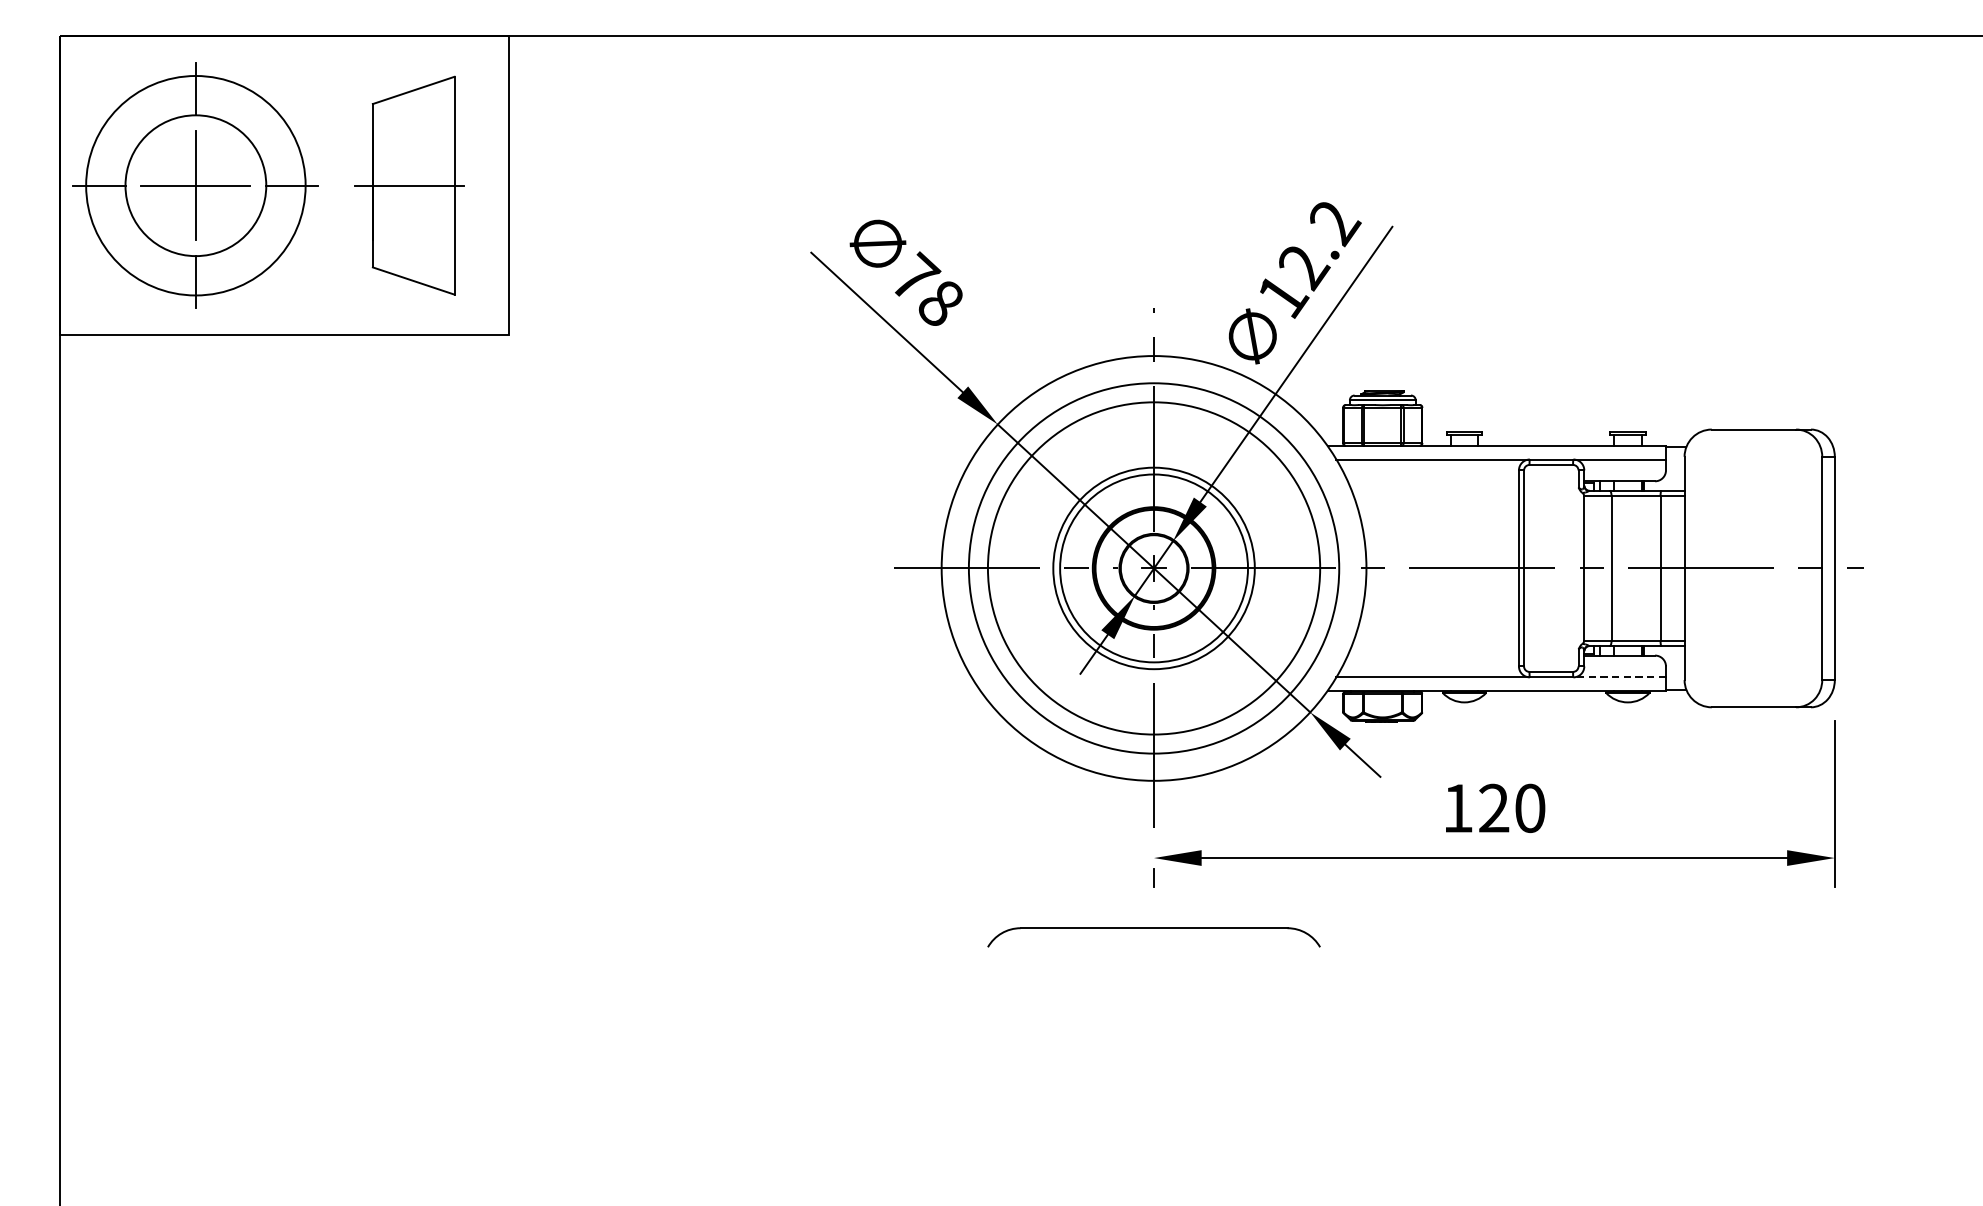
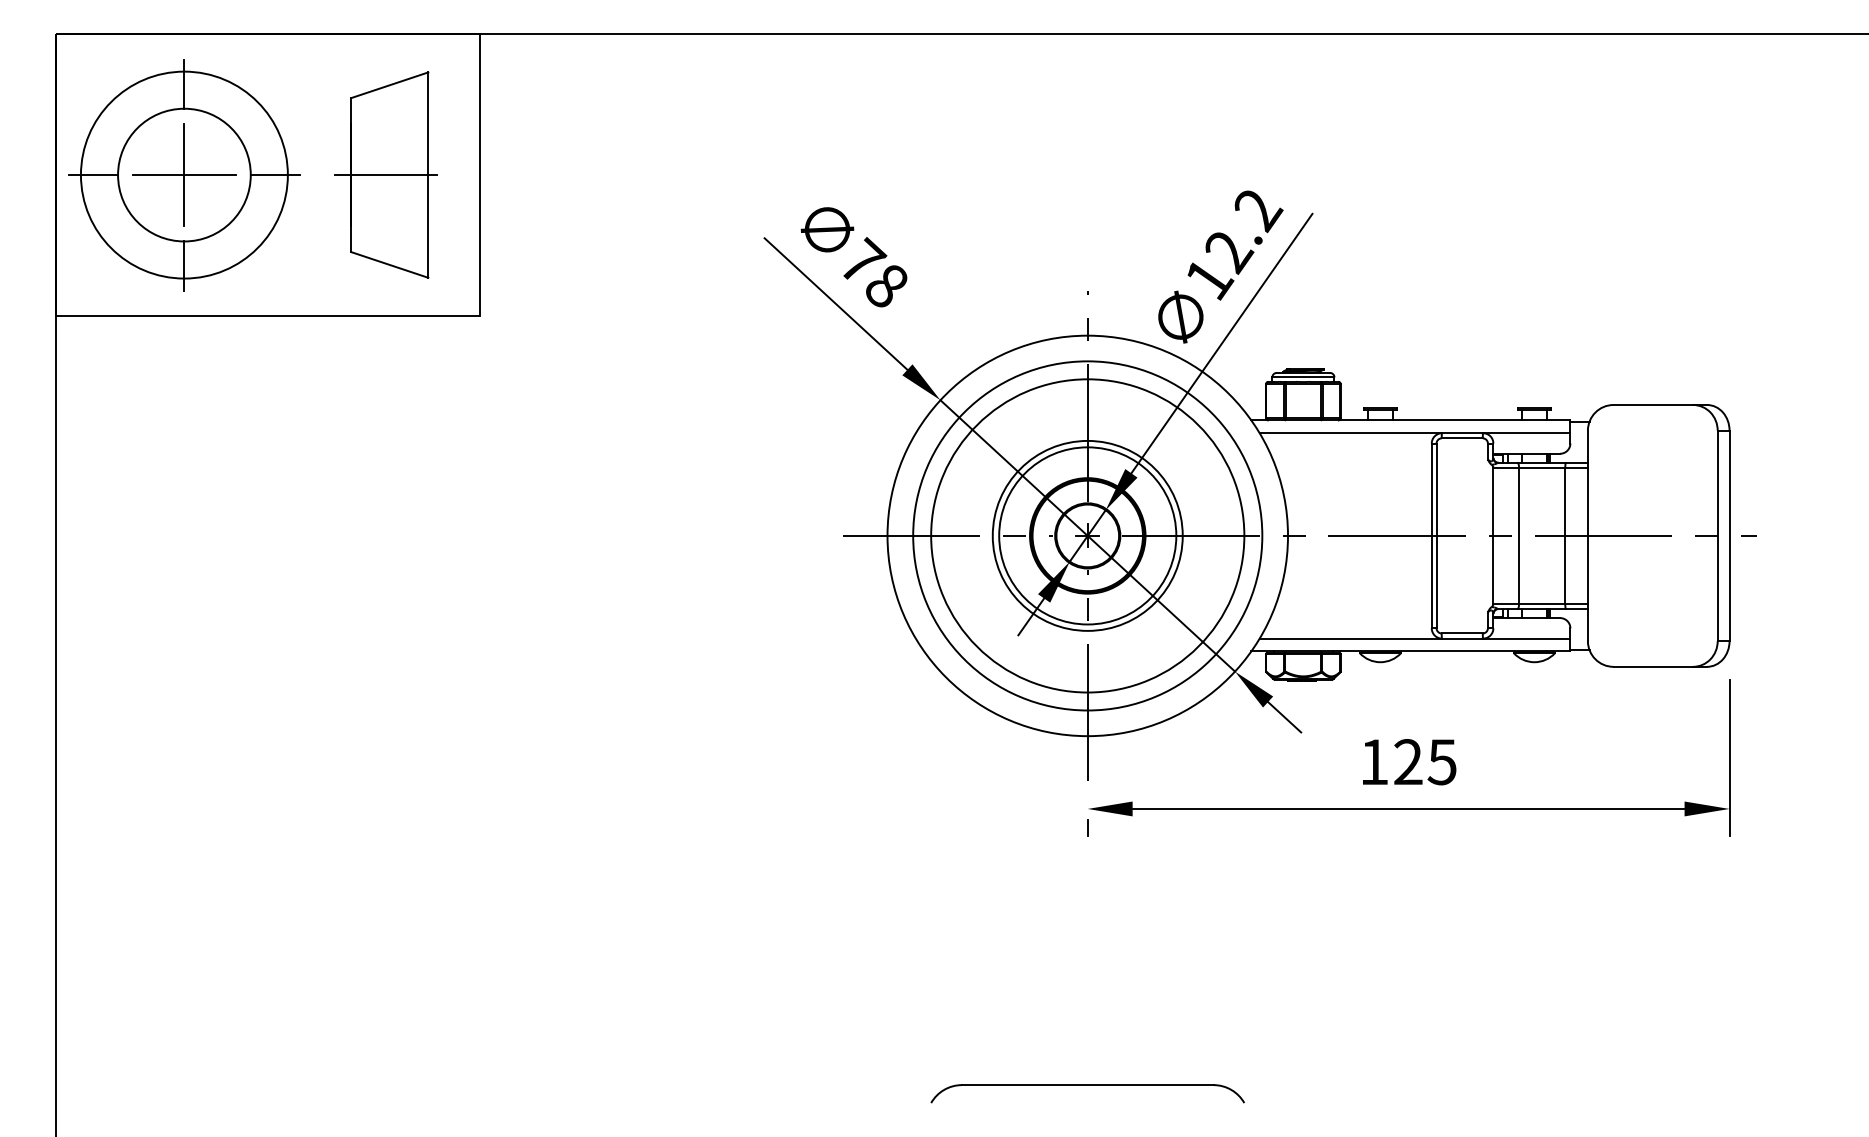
line: (1619, 677) -> (1526, 638), dashed -> solid
text: (1529, 808) -> (1441, 762), 120 -> 125
part: (1153, 928) -> (1087, 1085), moved

